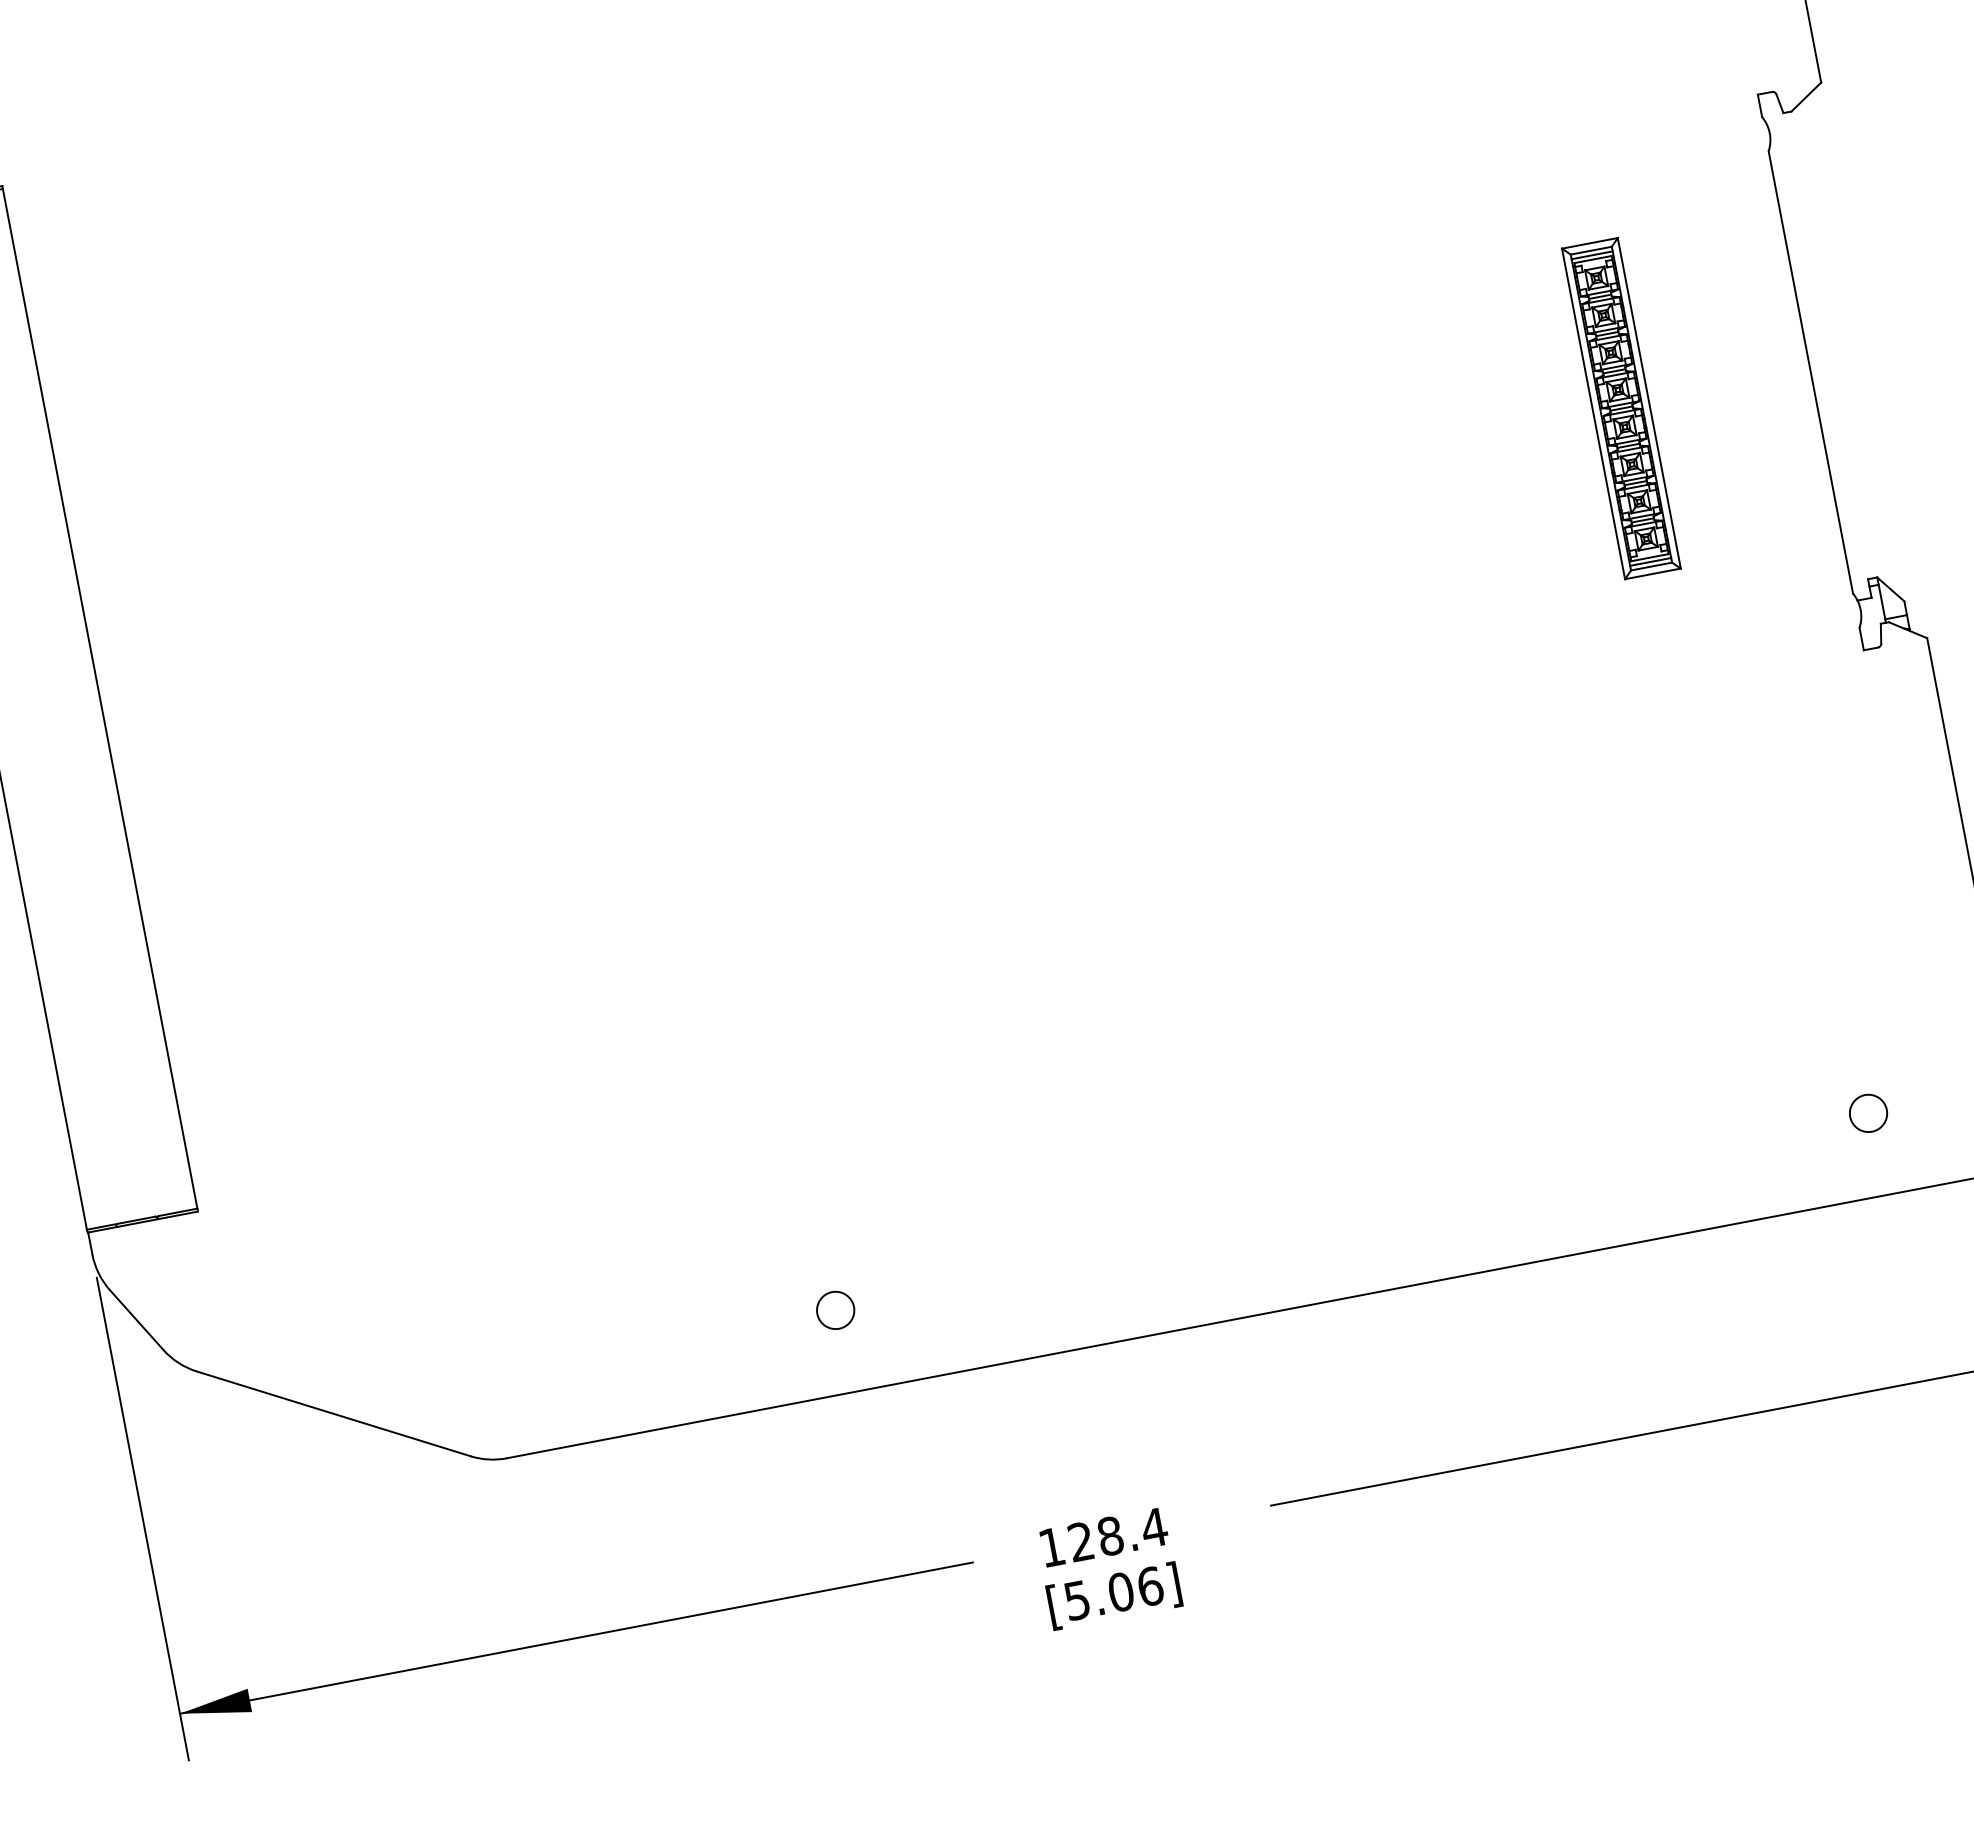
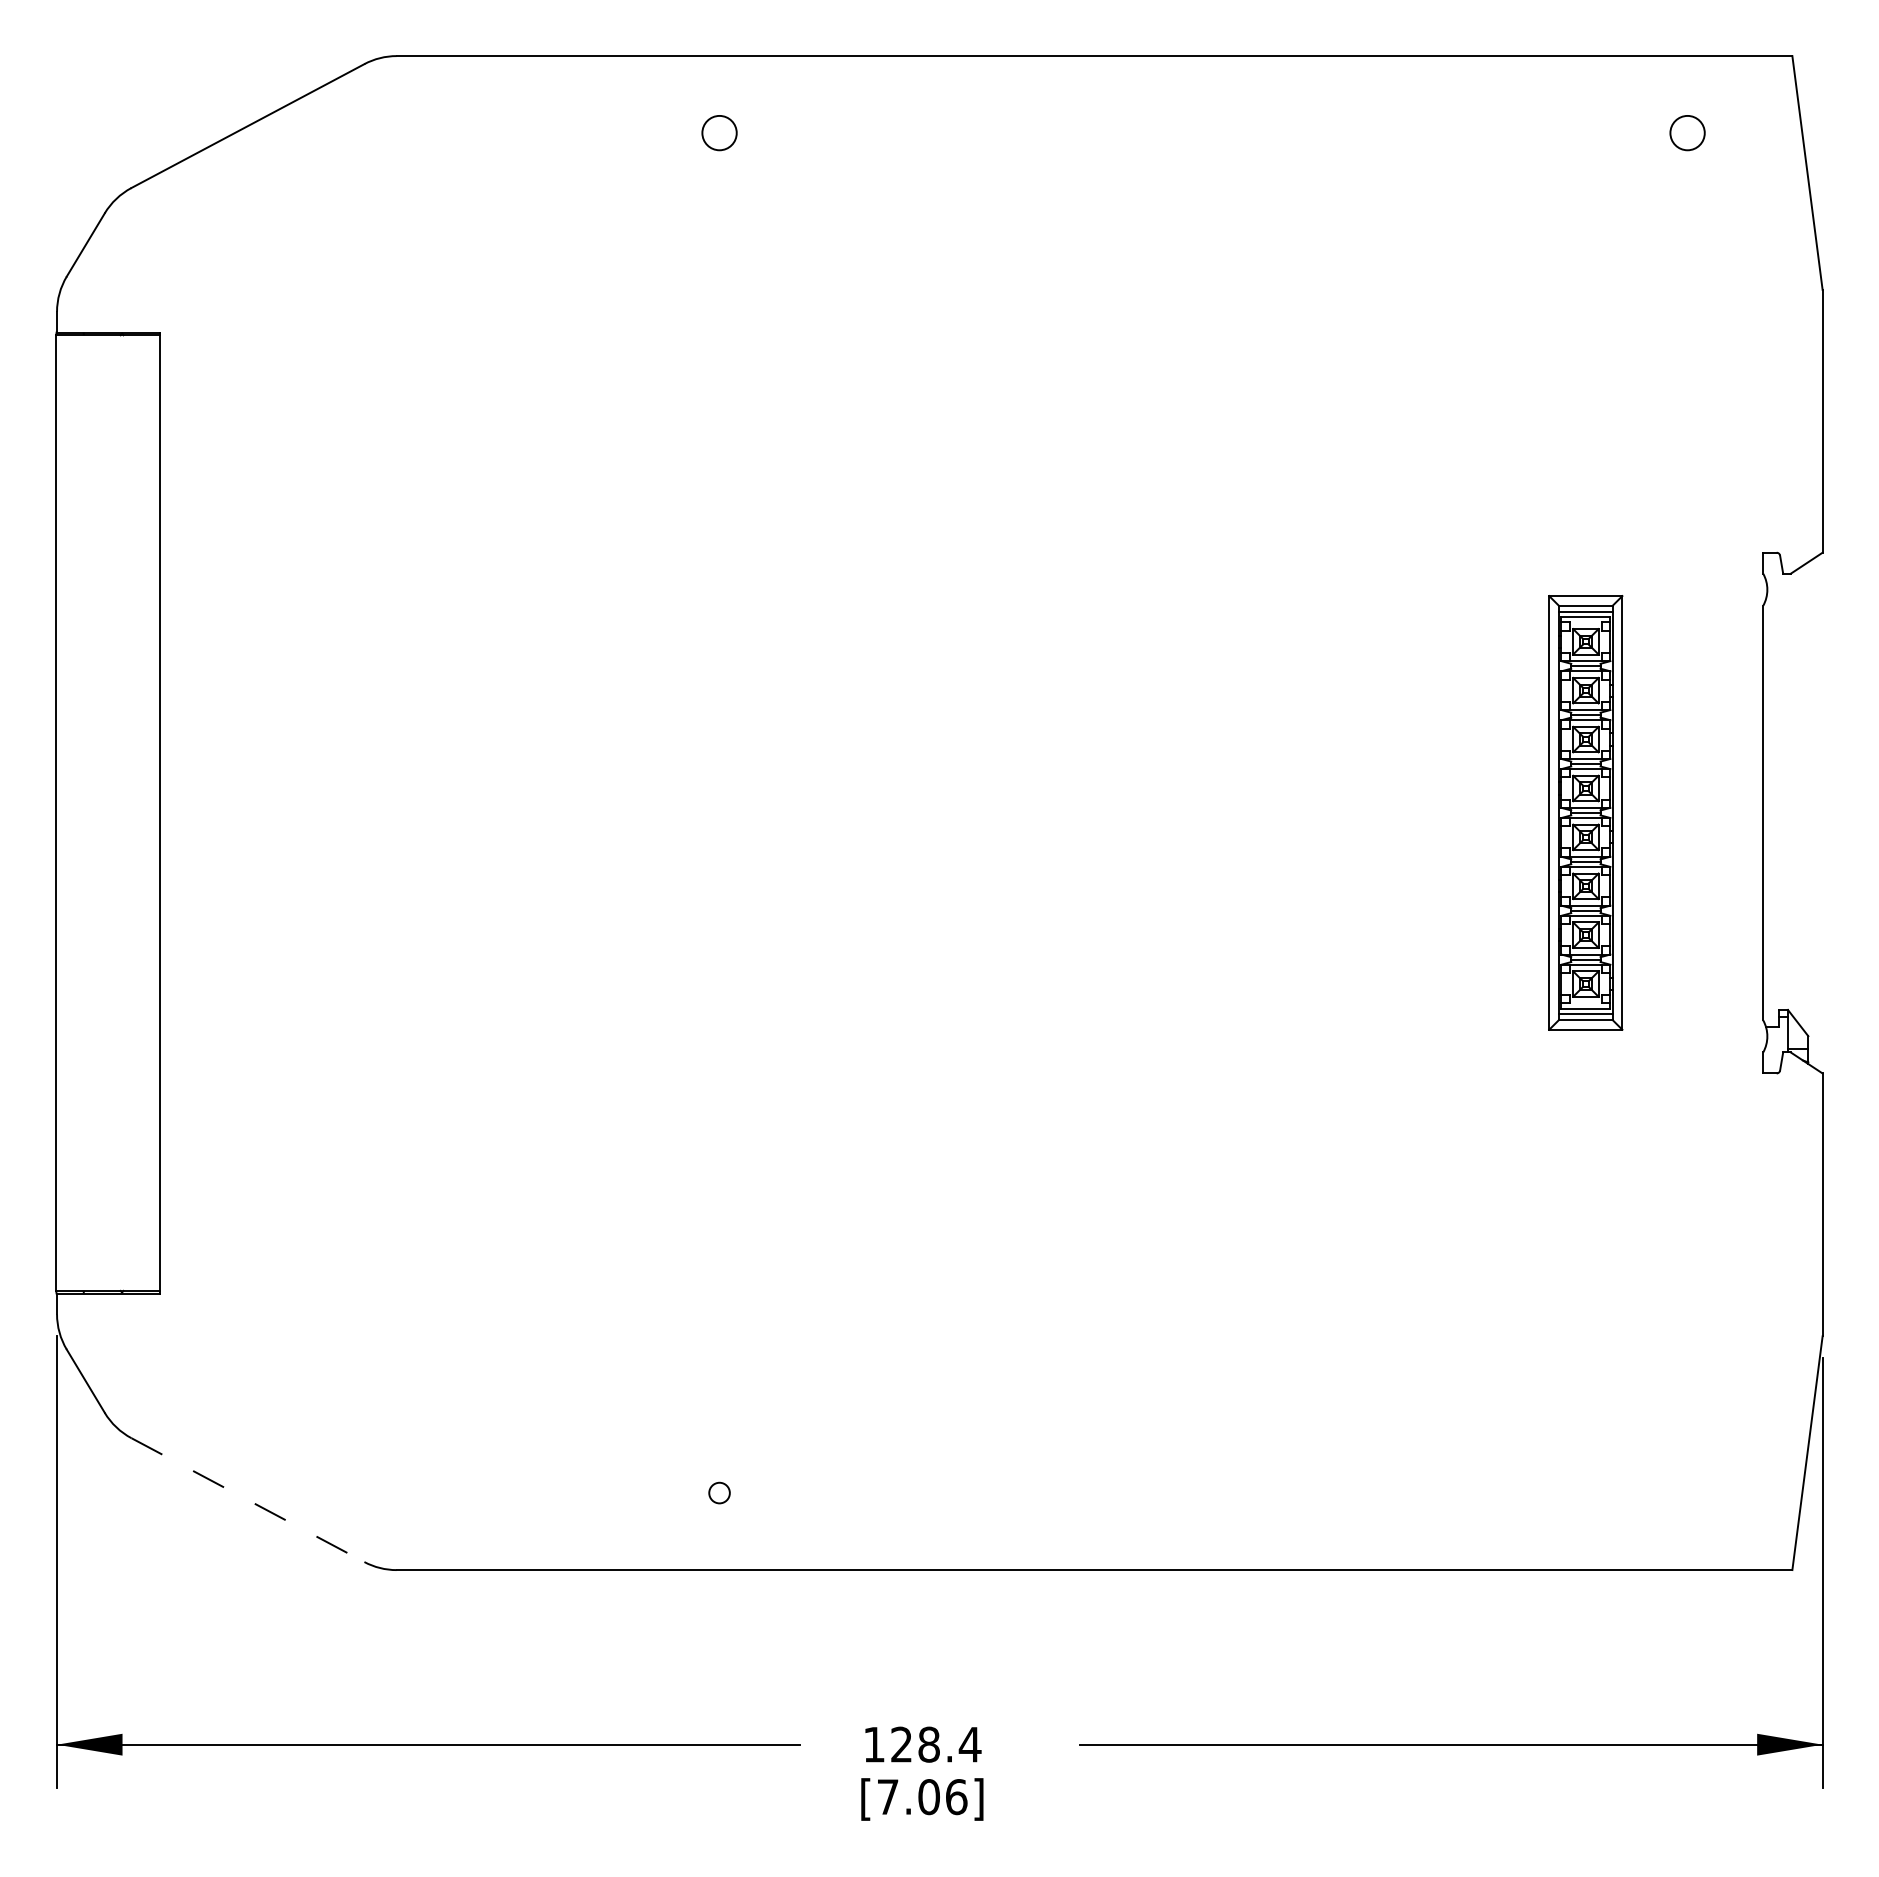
part: (1621, 409) -> (1585, 813), size x1.4
circle: (1868, 1113) -> (1687, 1493), removed
circle: (835, 1309) -> (719, 1492), size x0.6
line: (333, 1414) -> (247, 1500), solid -> dashed
text: (1076, 1601) -> (887, 1797), [5.06] -> [7.06]

